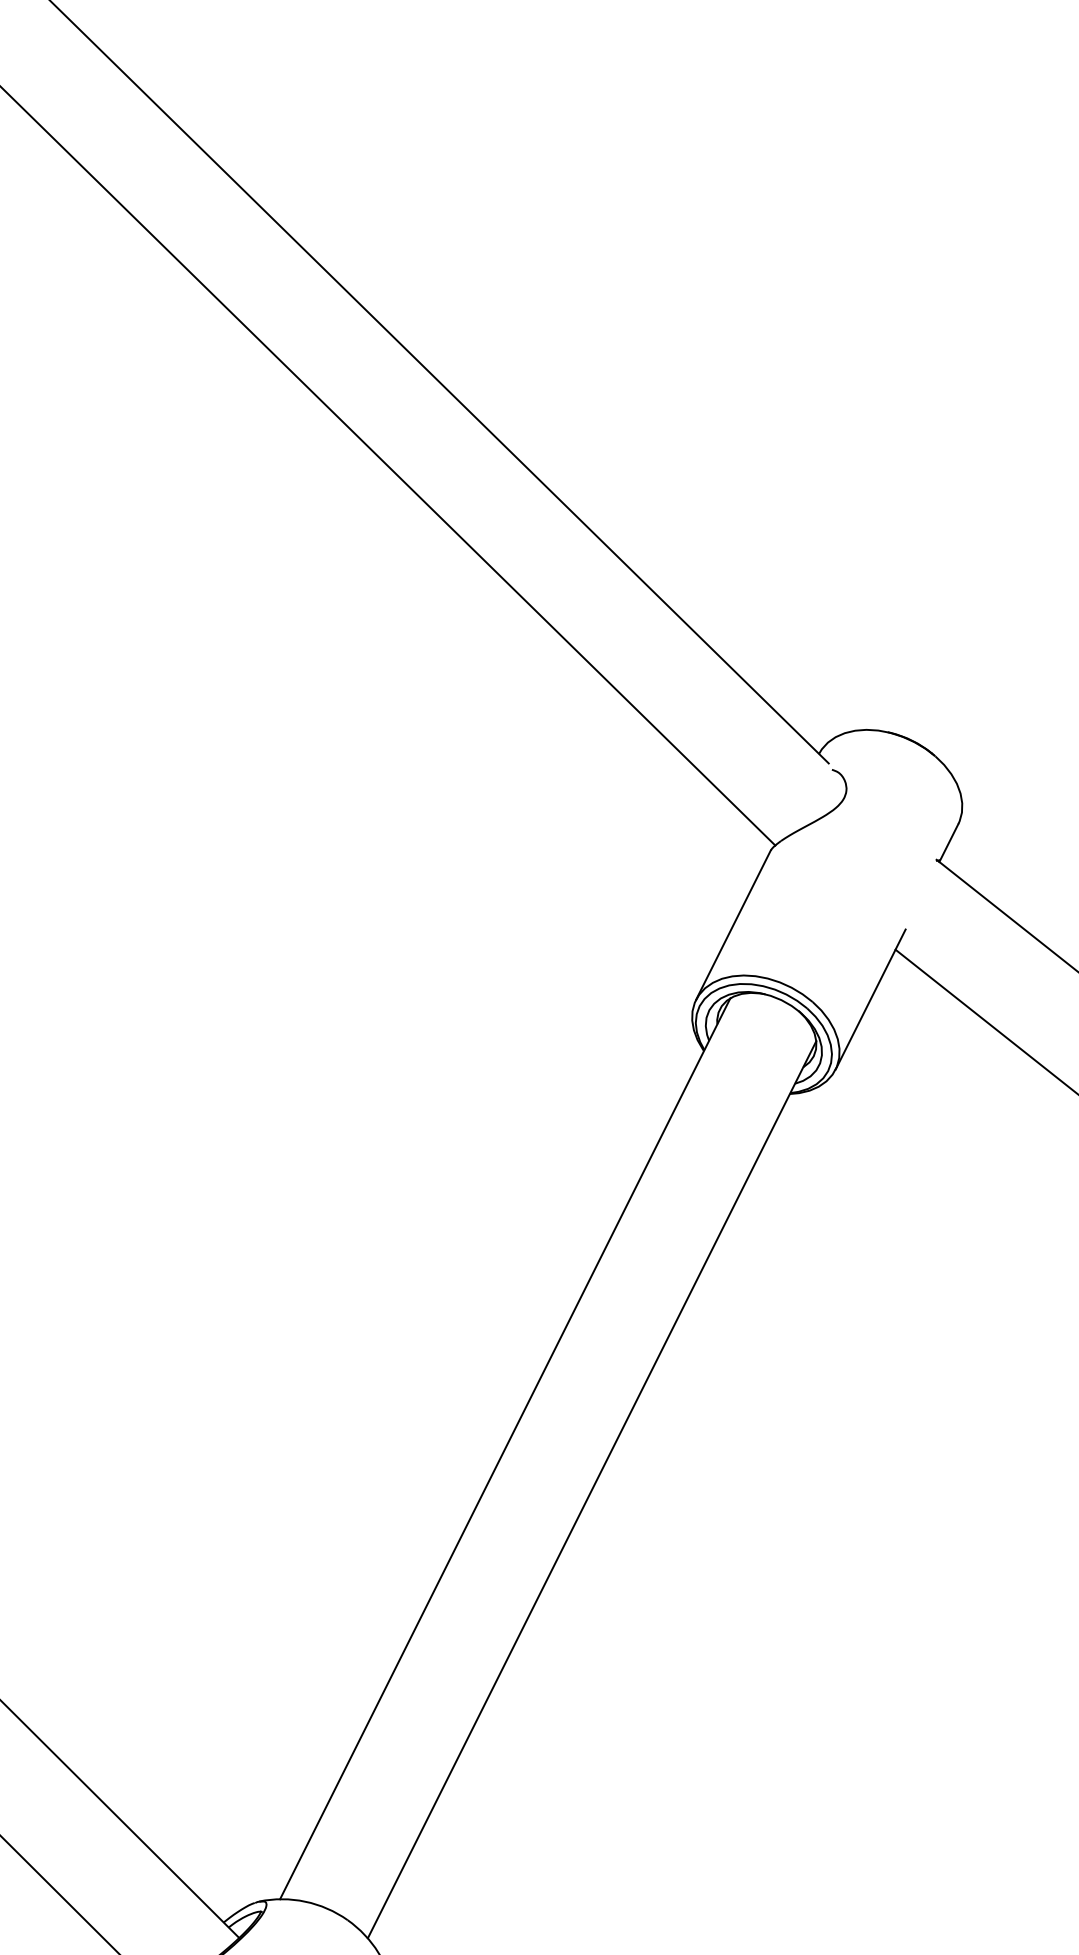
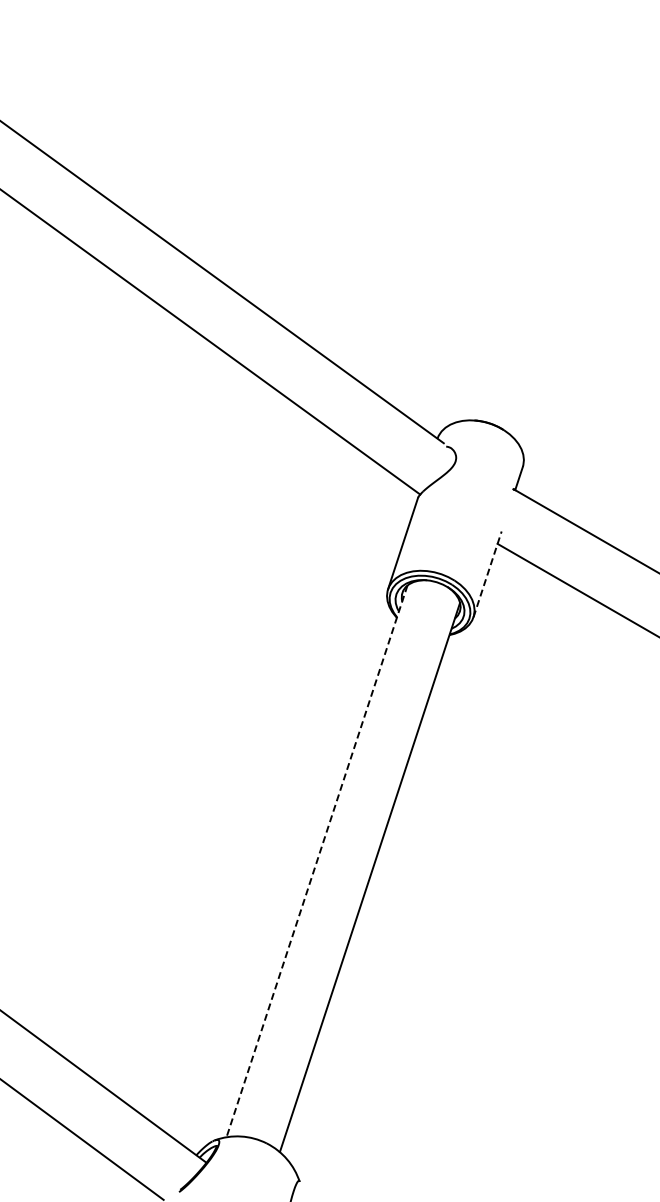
line: (870, 997) -> (487, 573), solid -> dashed
line: (504, 1448) -> (316, 861), solid -> dashed

